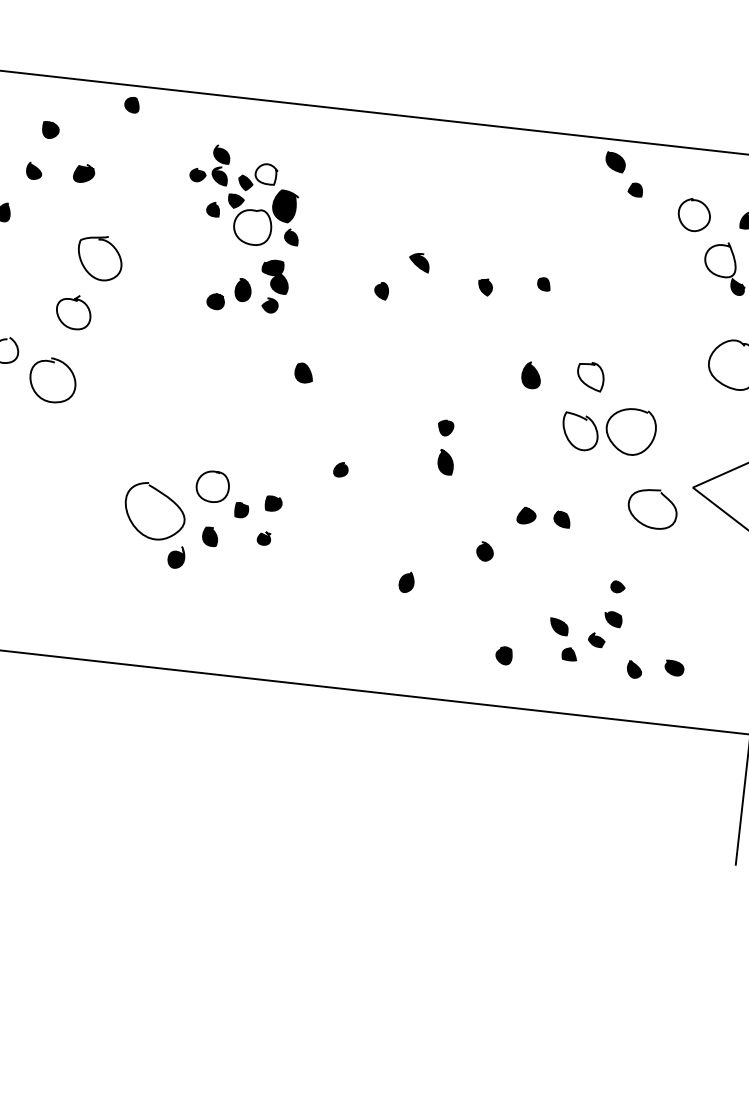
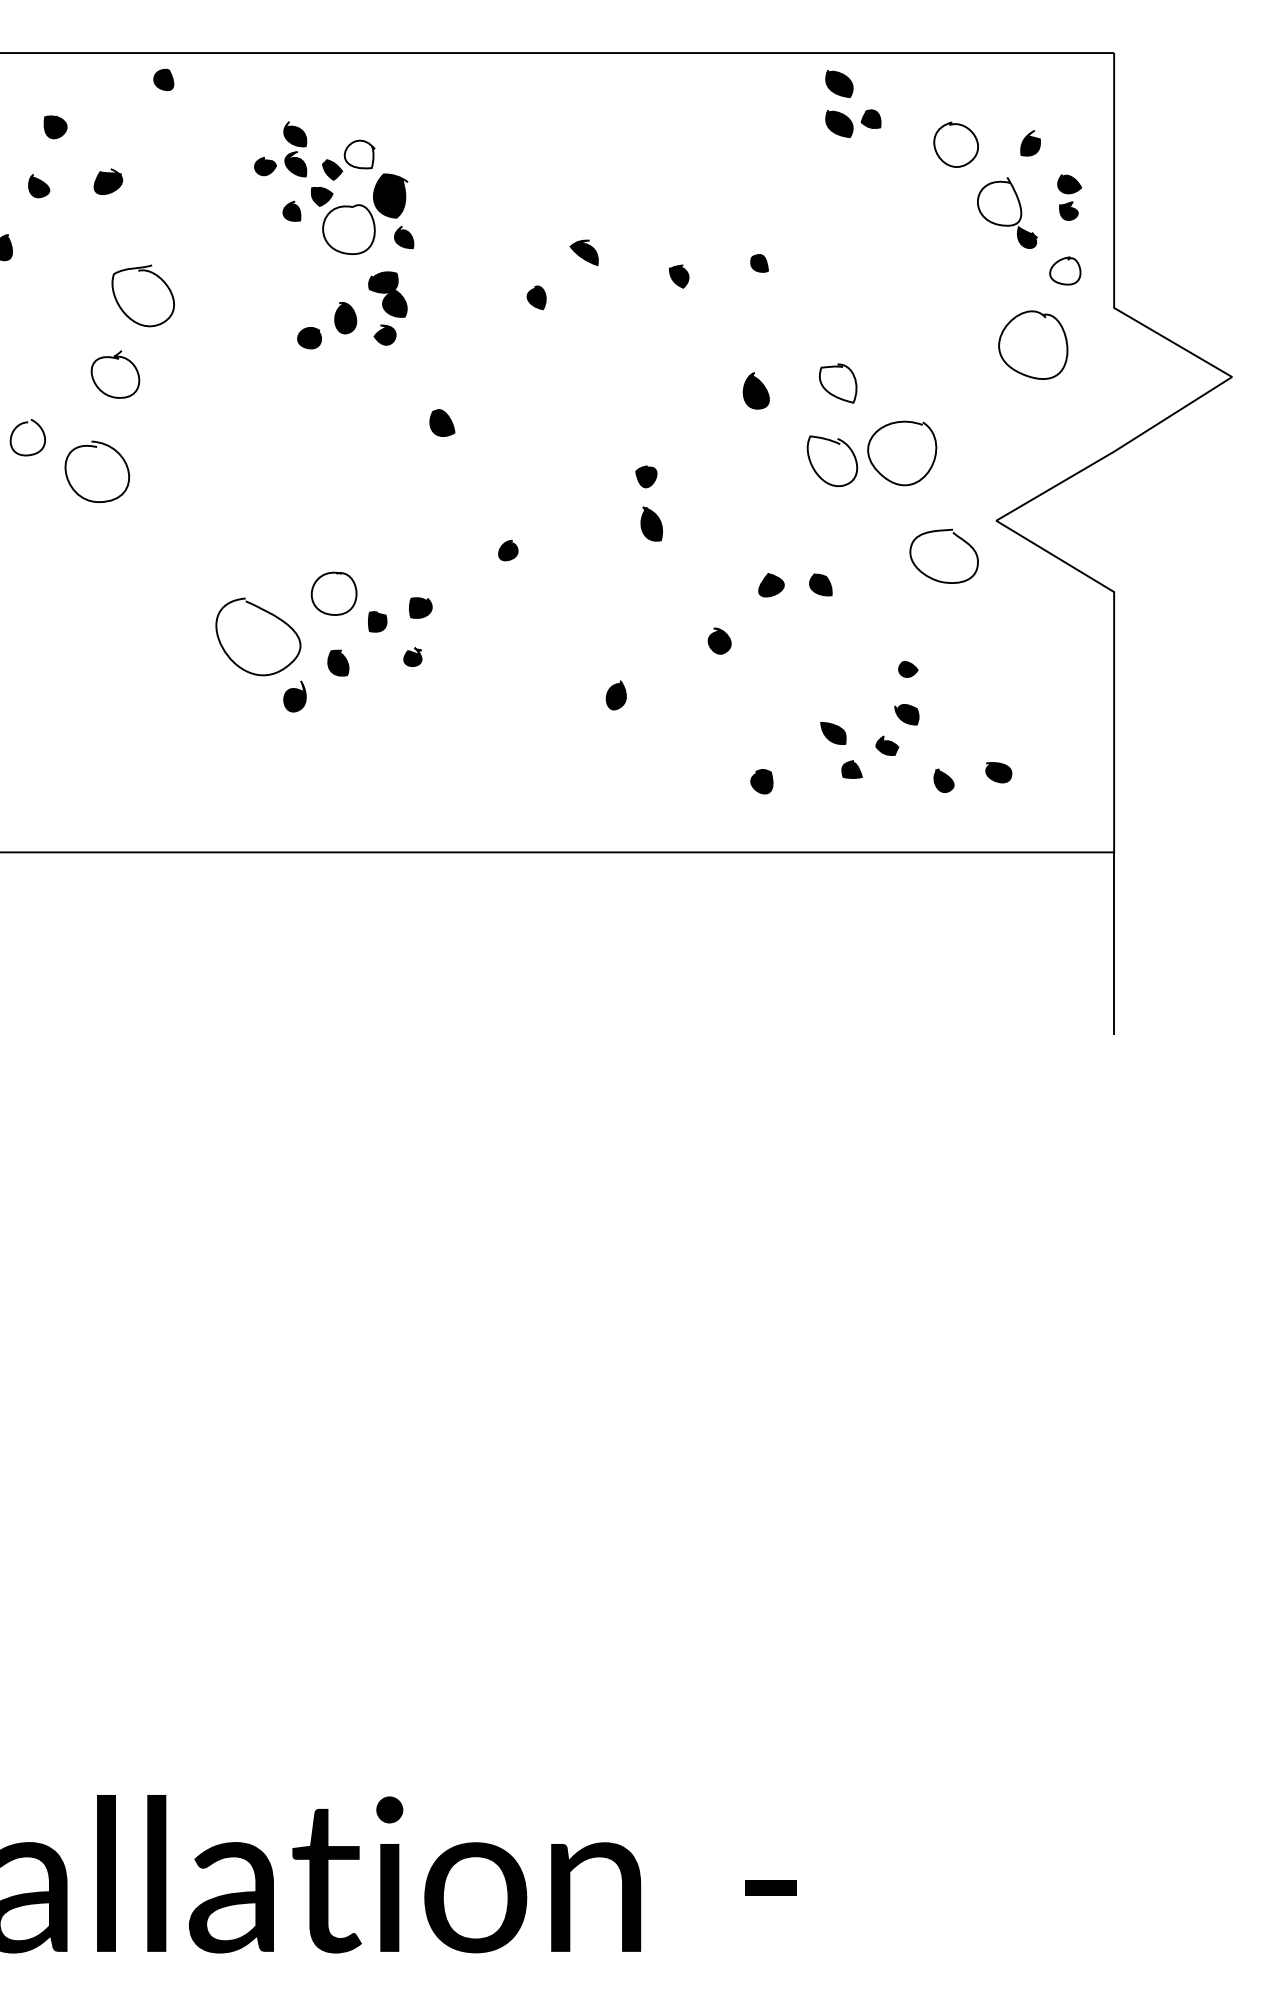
part: (612, 190) -> (839, 123), added

